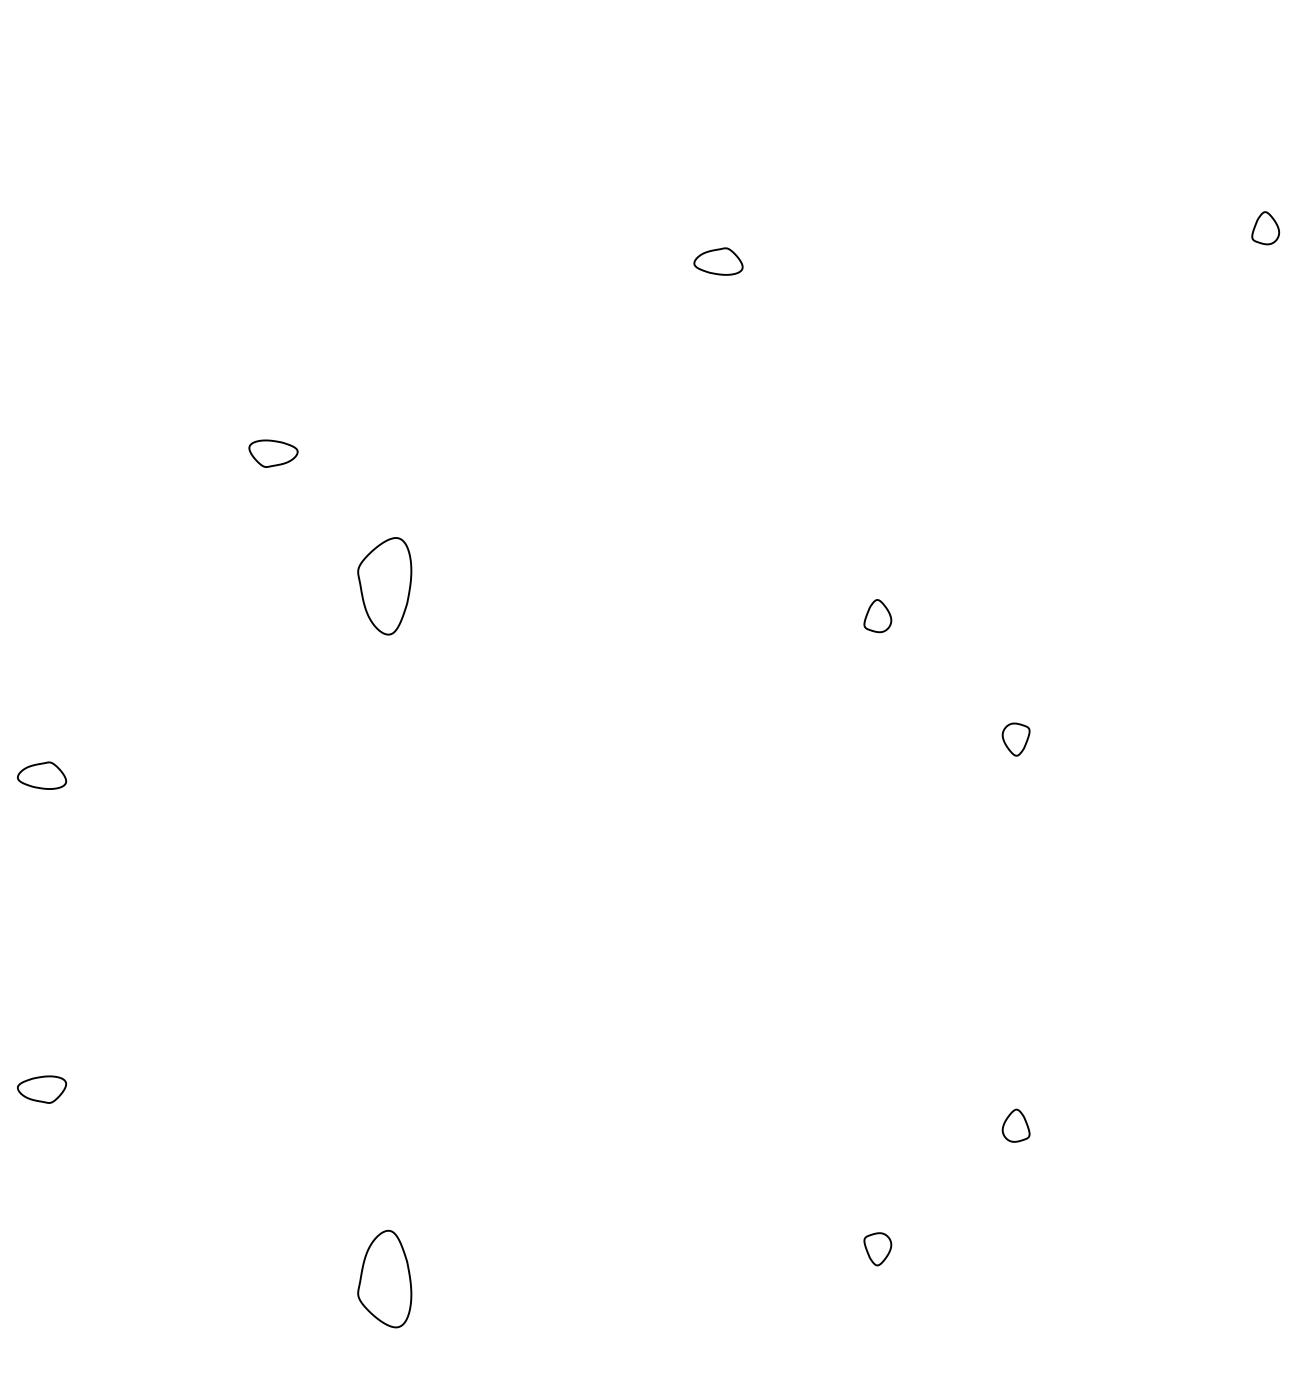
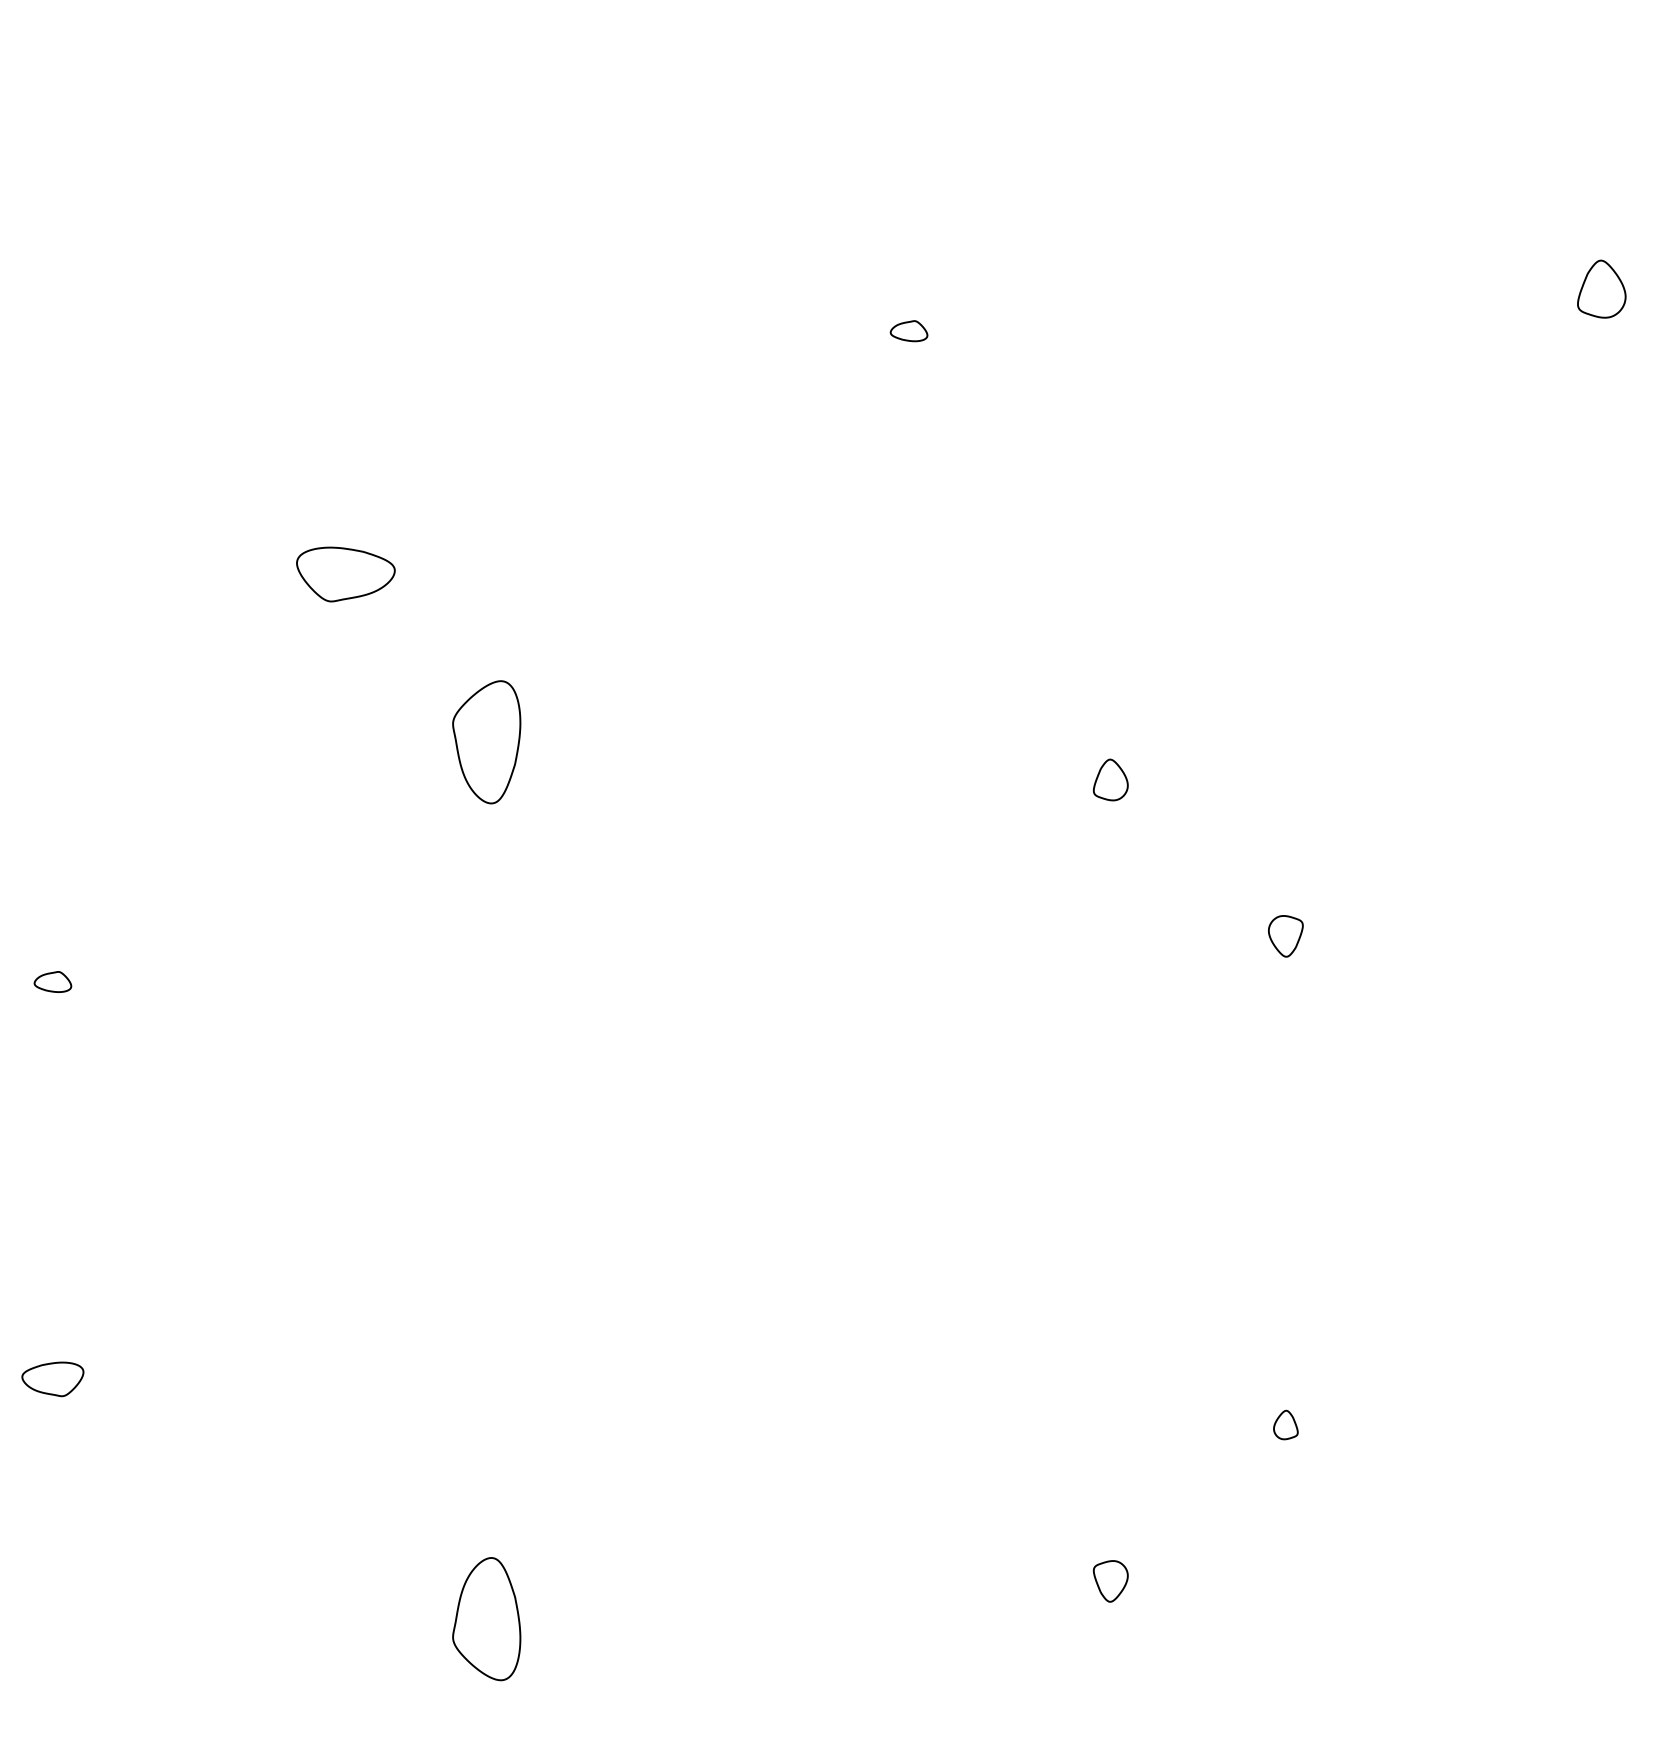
part: (1265, 227) -> (1601, 288), size x1.4
part: (717, 260) -> (908, 330), size x0.6
part: (273, 453) -> (345, 574), size x1.6
part: (41, 775) -> (52, 981), size x0.6
part: (1015, 1125) -> (1285, 1424), size x0.7

